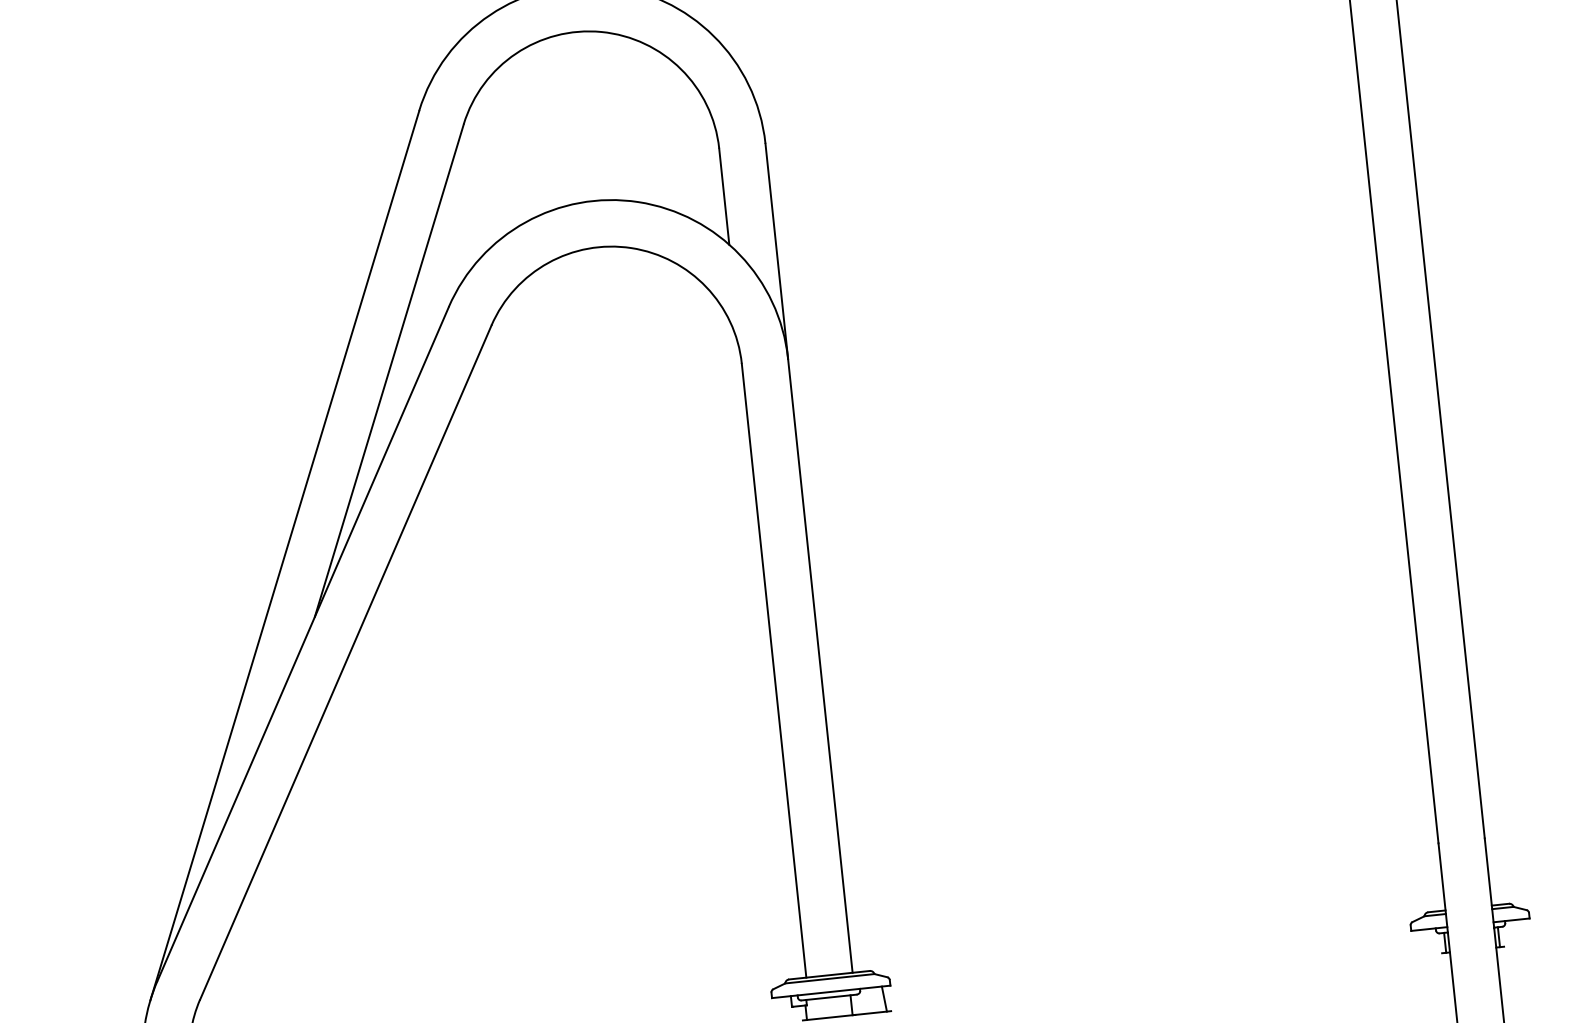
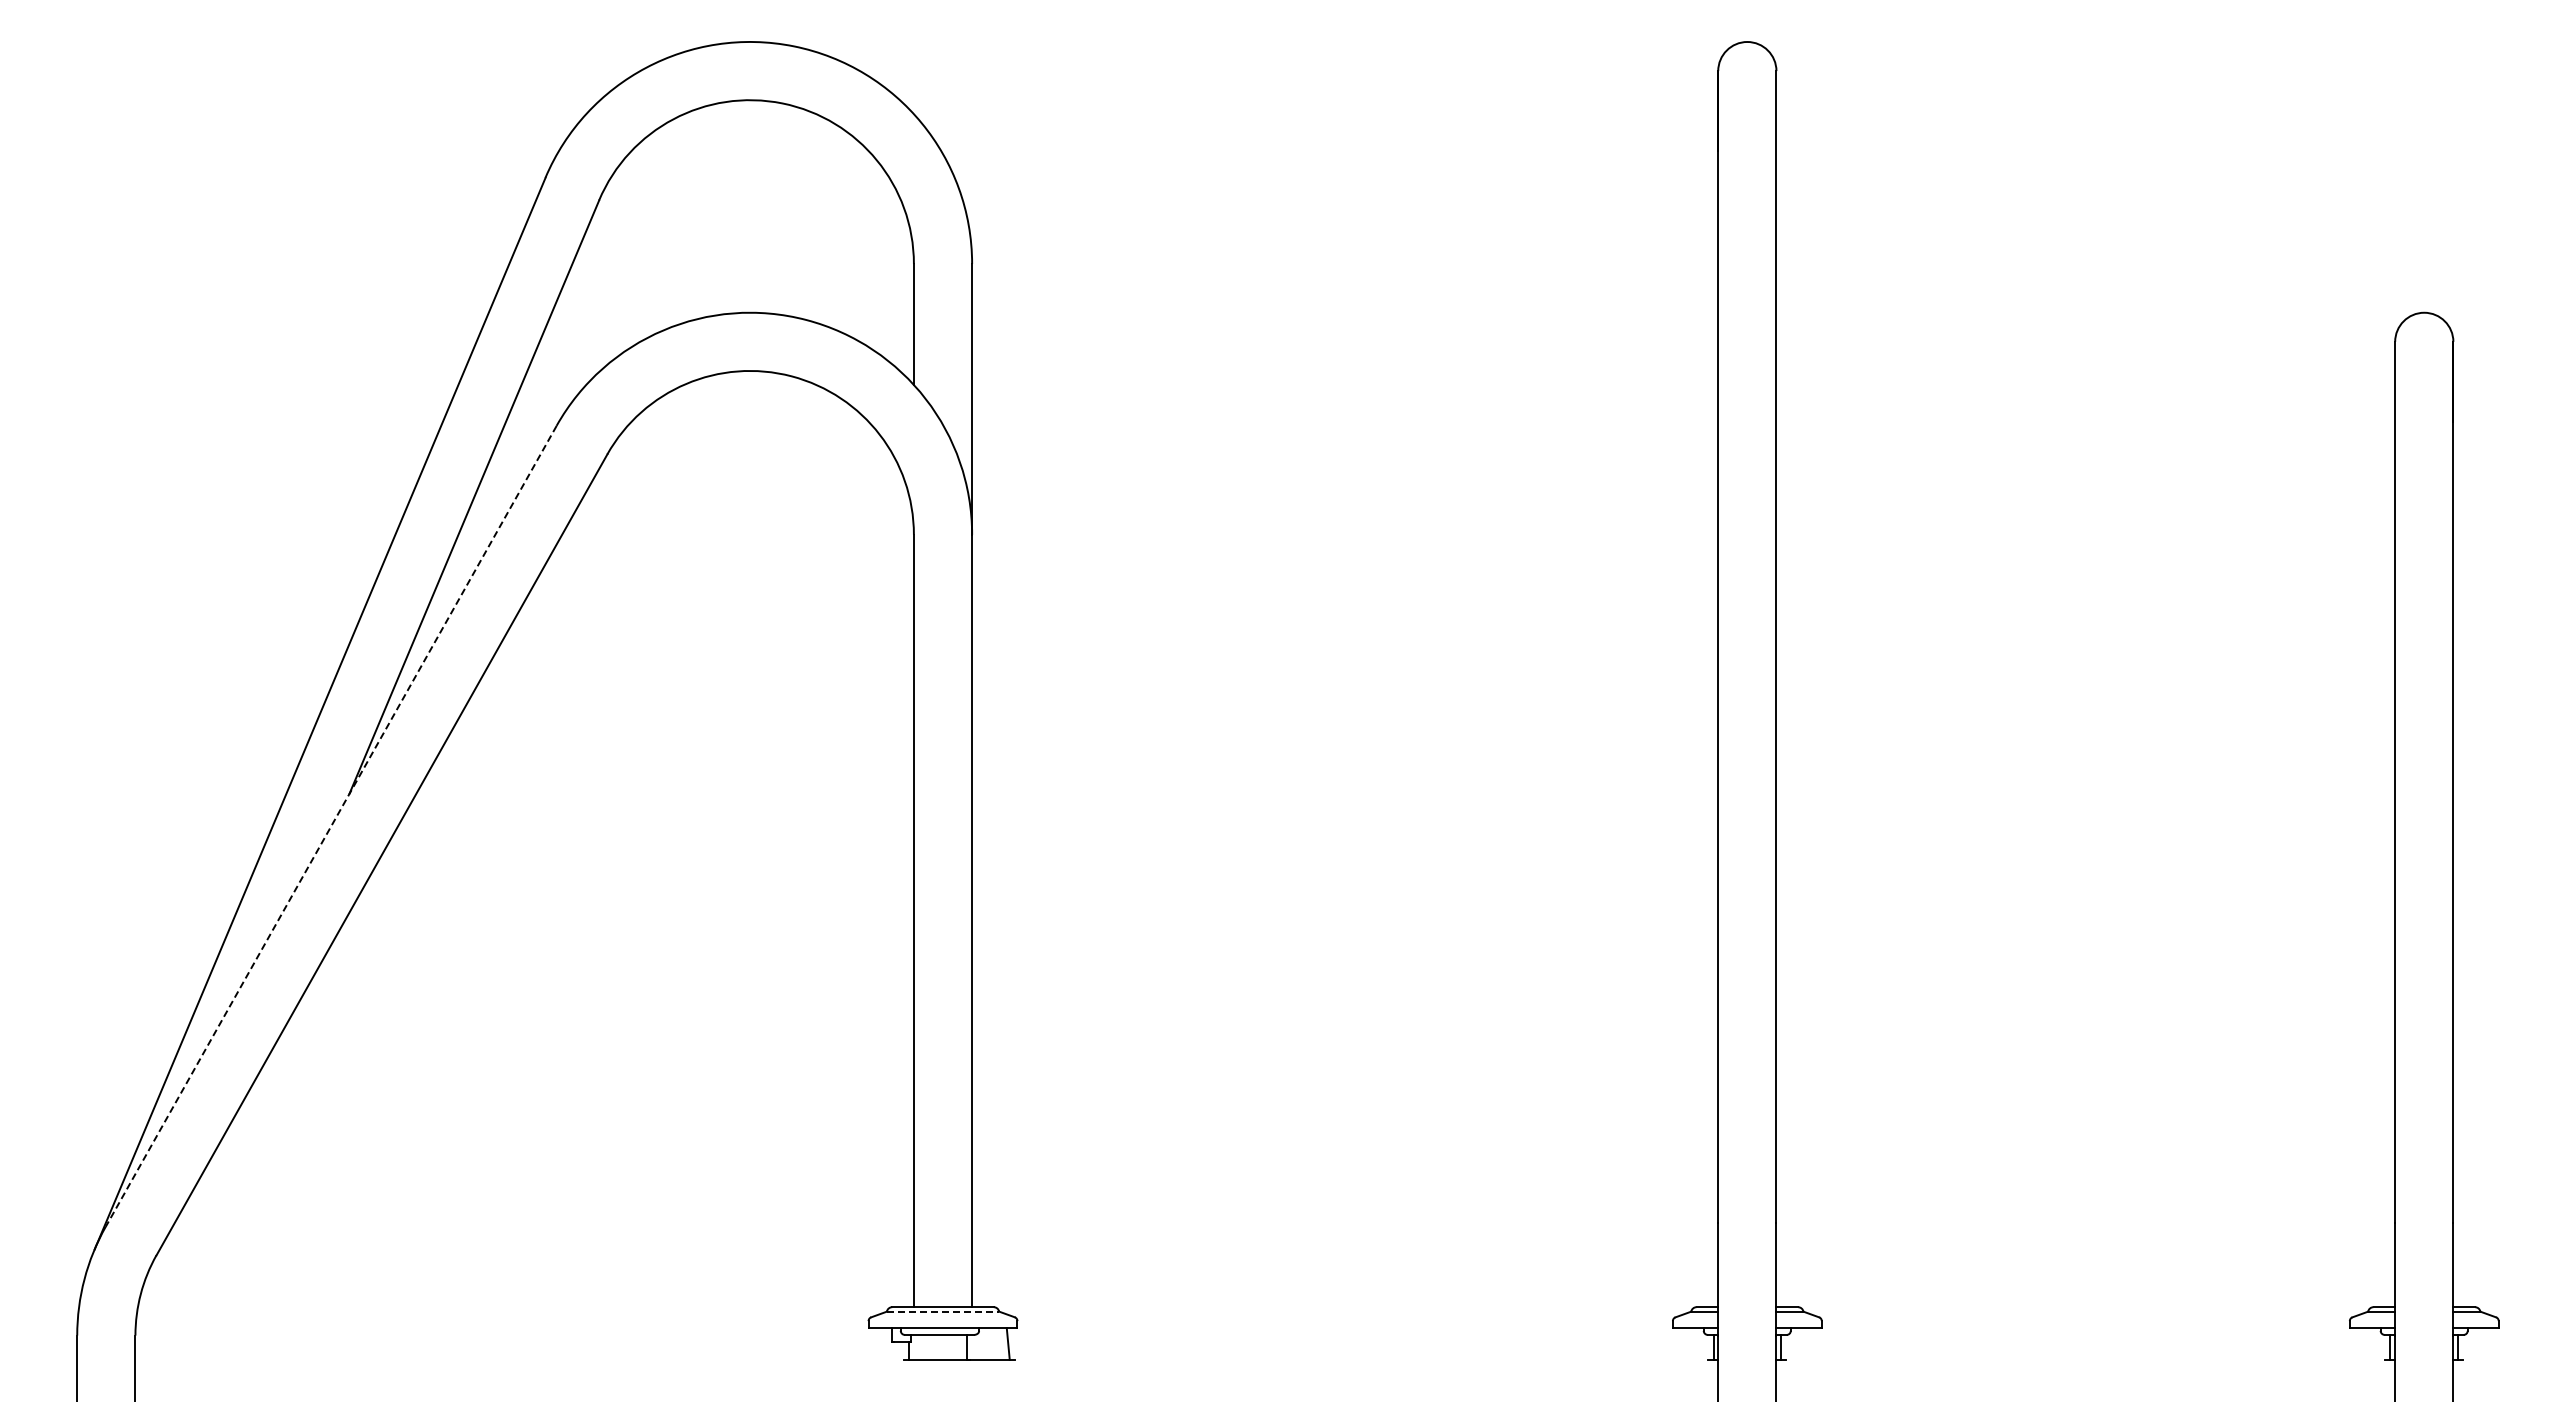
line: (302, 644) -> (330, 826), solid -> dashed
line: (830, 978) -> (943, 1311), solid -> dashed

